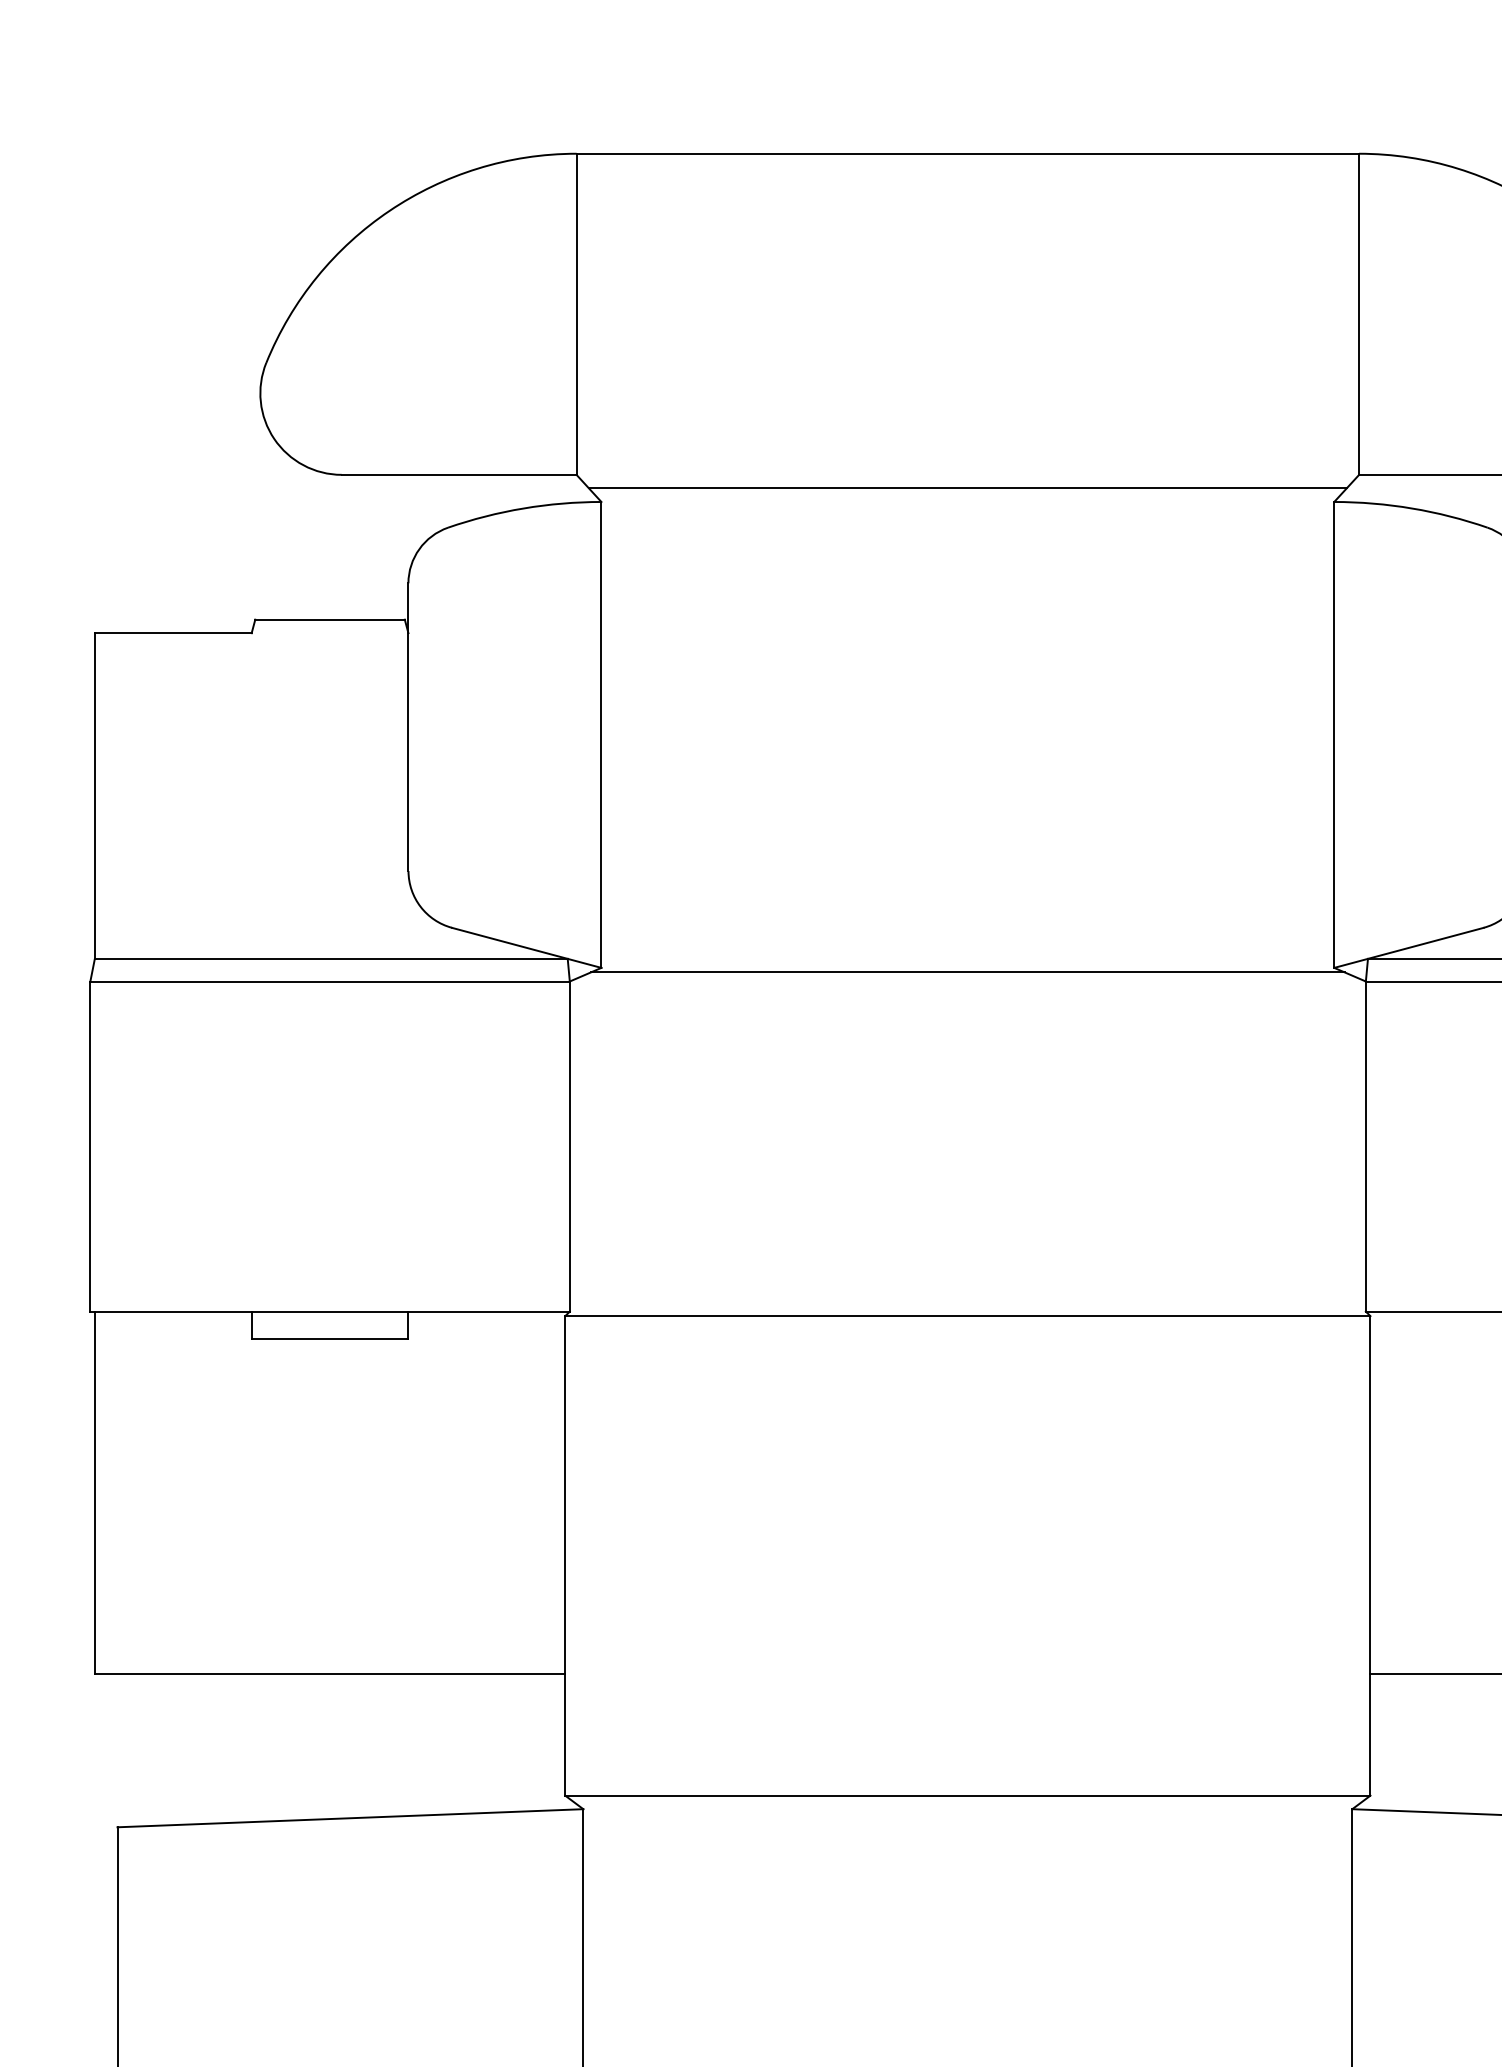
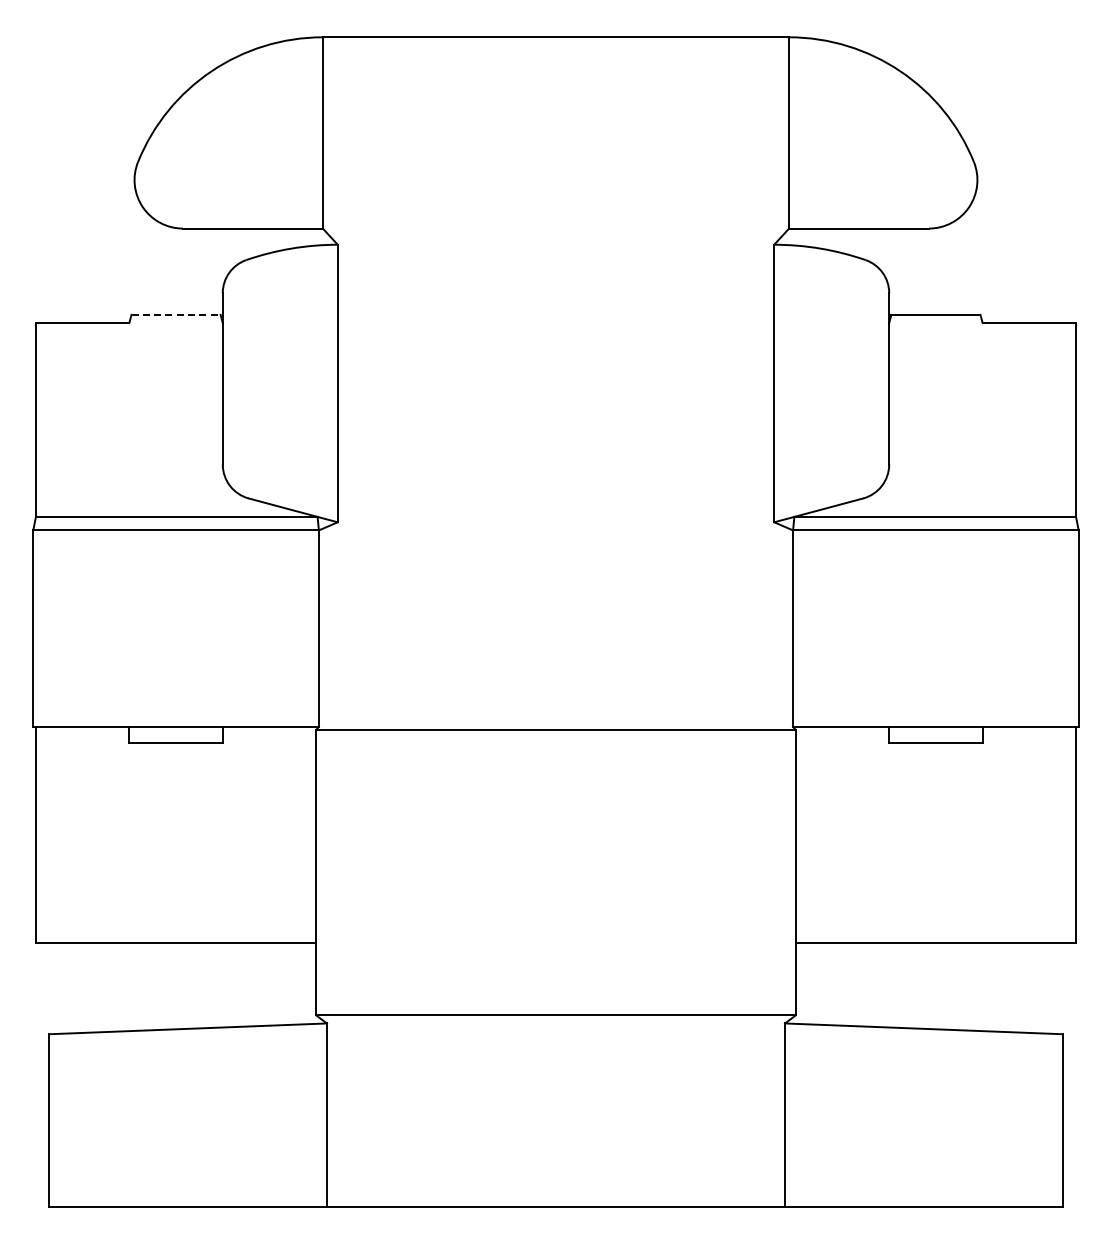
line: (967, 488) -> (555, 236), removed
line: (330, 619) -> (176, 314), solid -> dashed
line: (967, 971) -> (555, 524), removed

